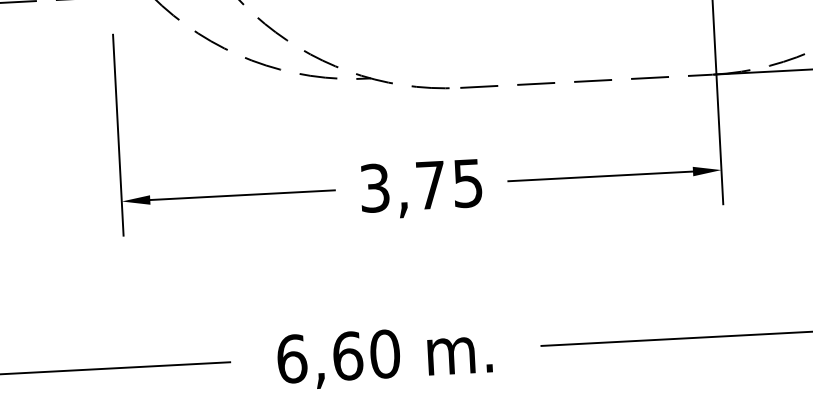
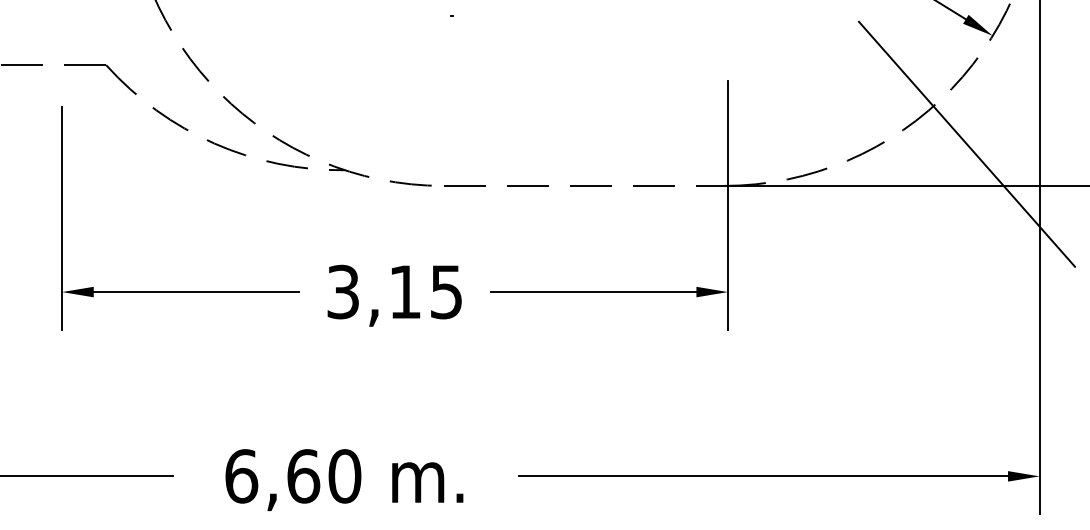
text: (430, 184) -> (405, 291), 3,75 -> 3,15

